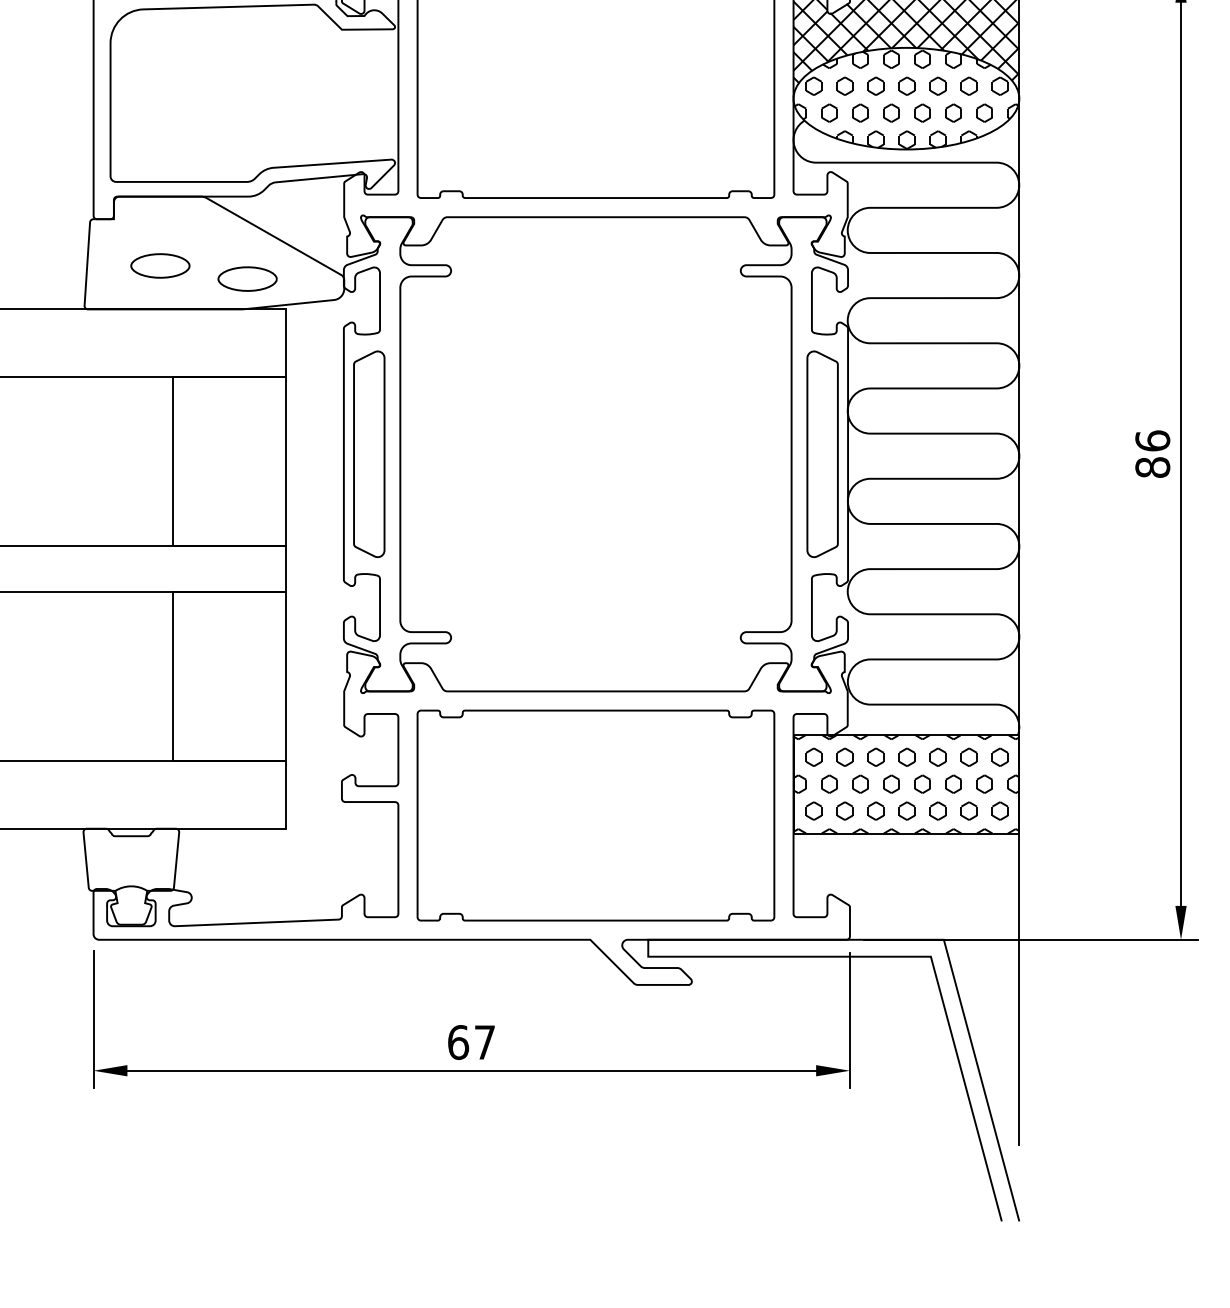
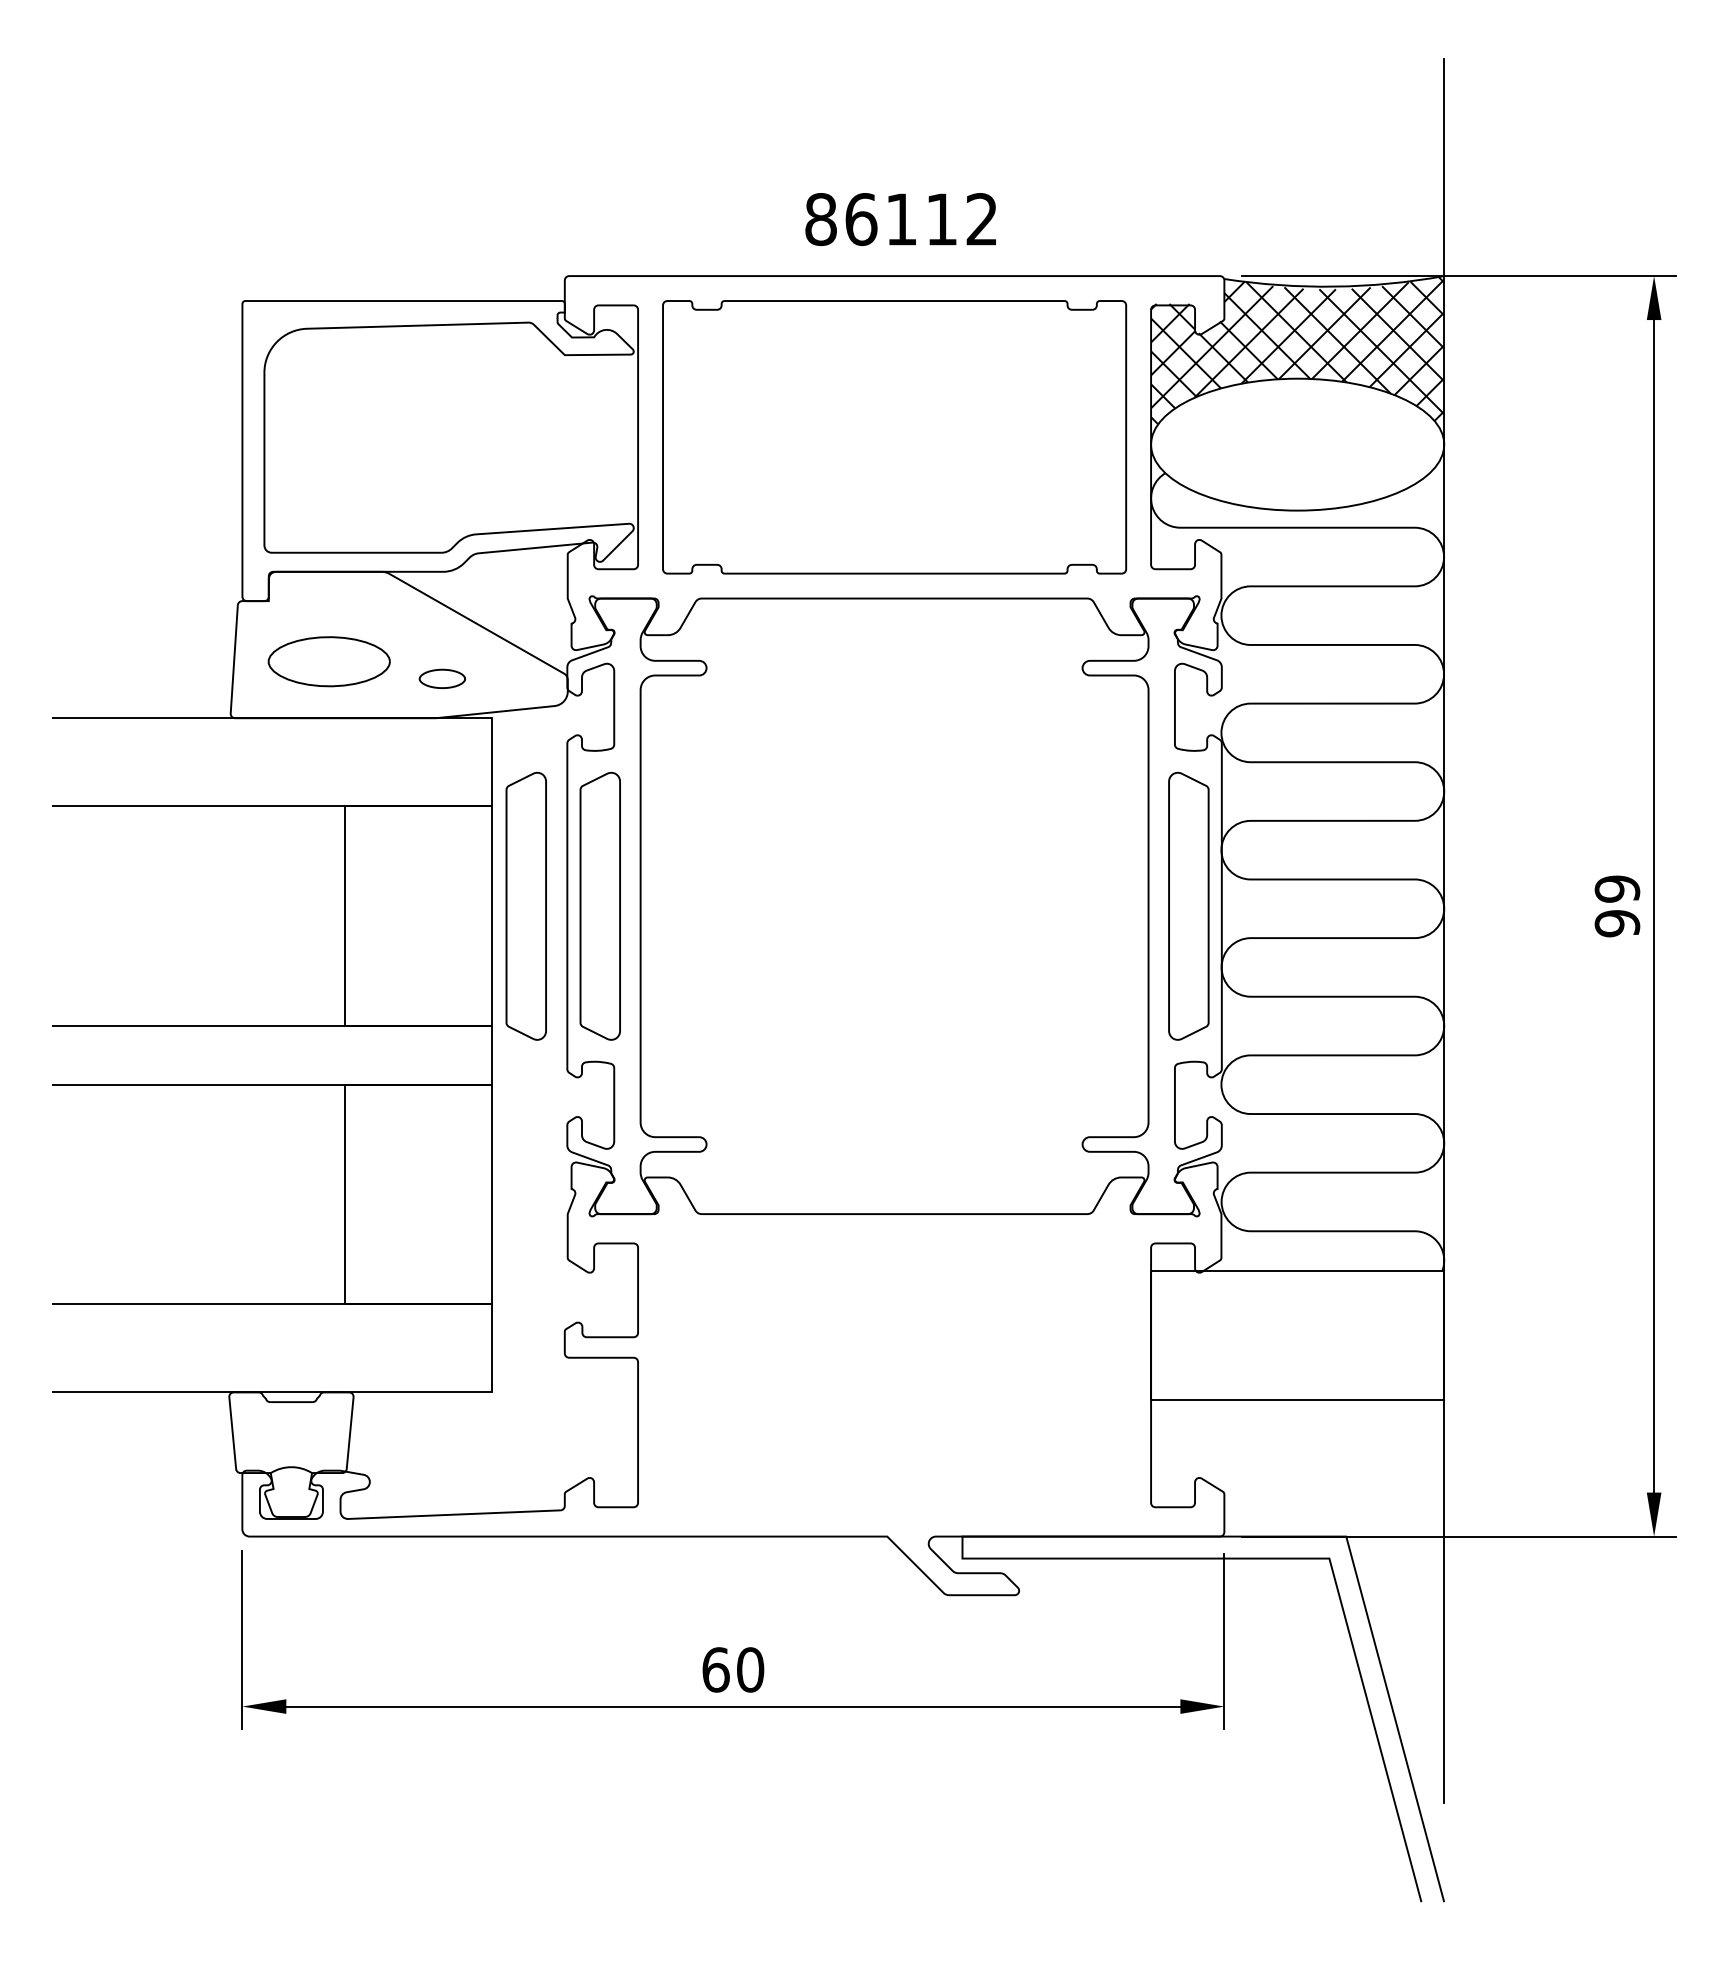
hatch: (906, 100) -> (1297, 446), removed
part: (159, 265) -> (328, 661), size x1.6
part: (247, 278) -> (442, 678), size x0.6
curve: (297, 453) -> (507, 905), added
text: (1152, 454) -> (1617, 906), 86 -> 99
hatch: (906, 784) -> (1297, 1335), removed
part: (595, 815) -> (894, 1375), removed
text: (484, 1042) -> (750, 1669), 67 -> 60

